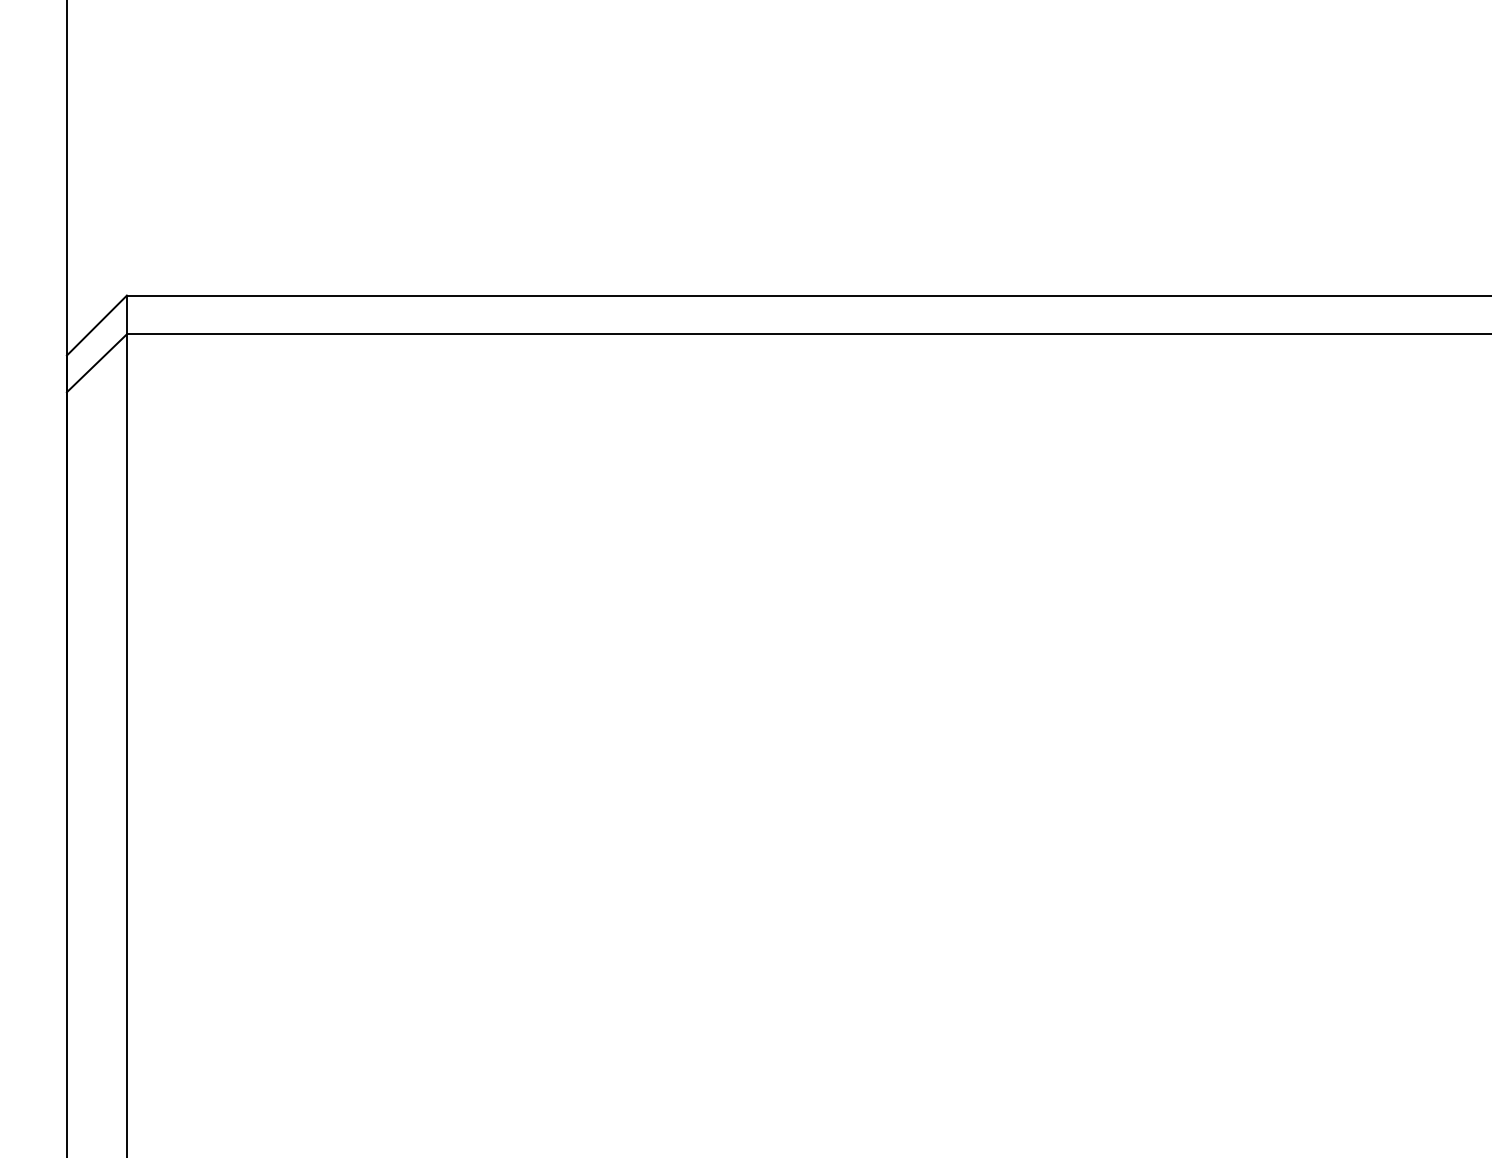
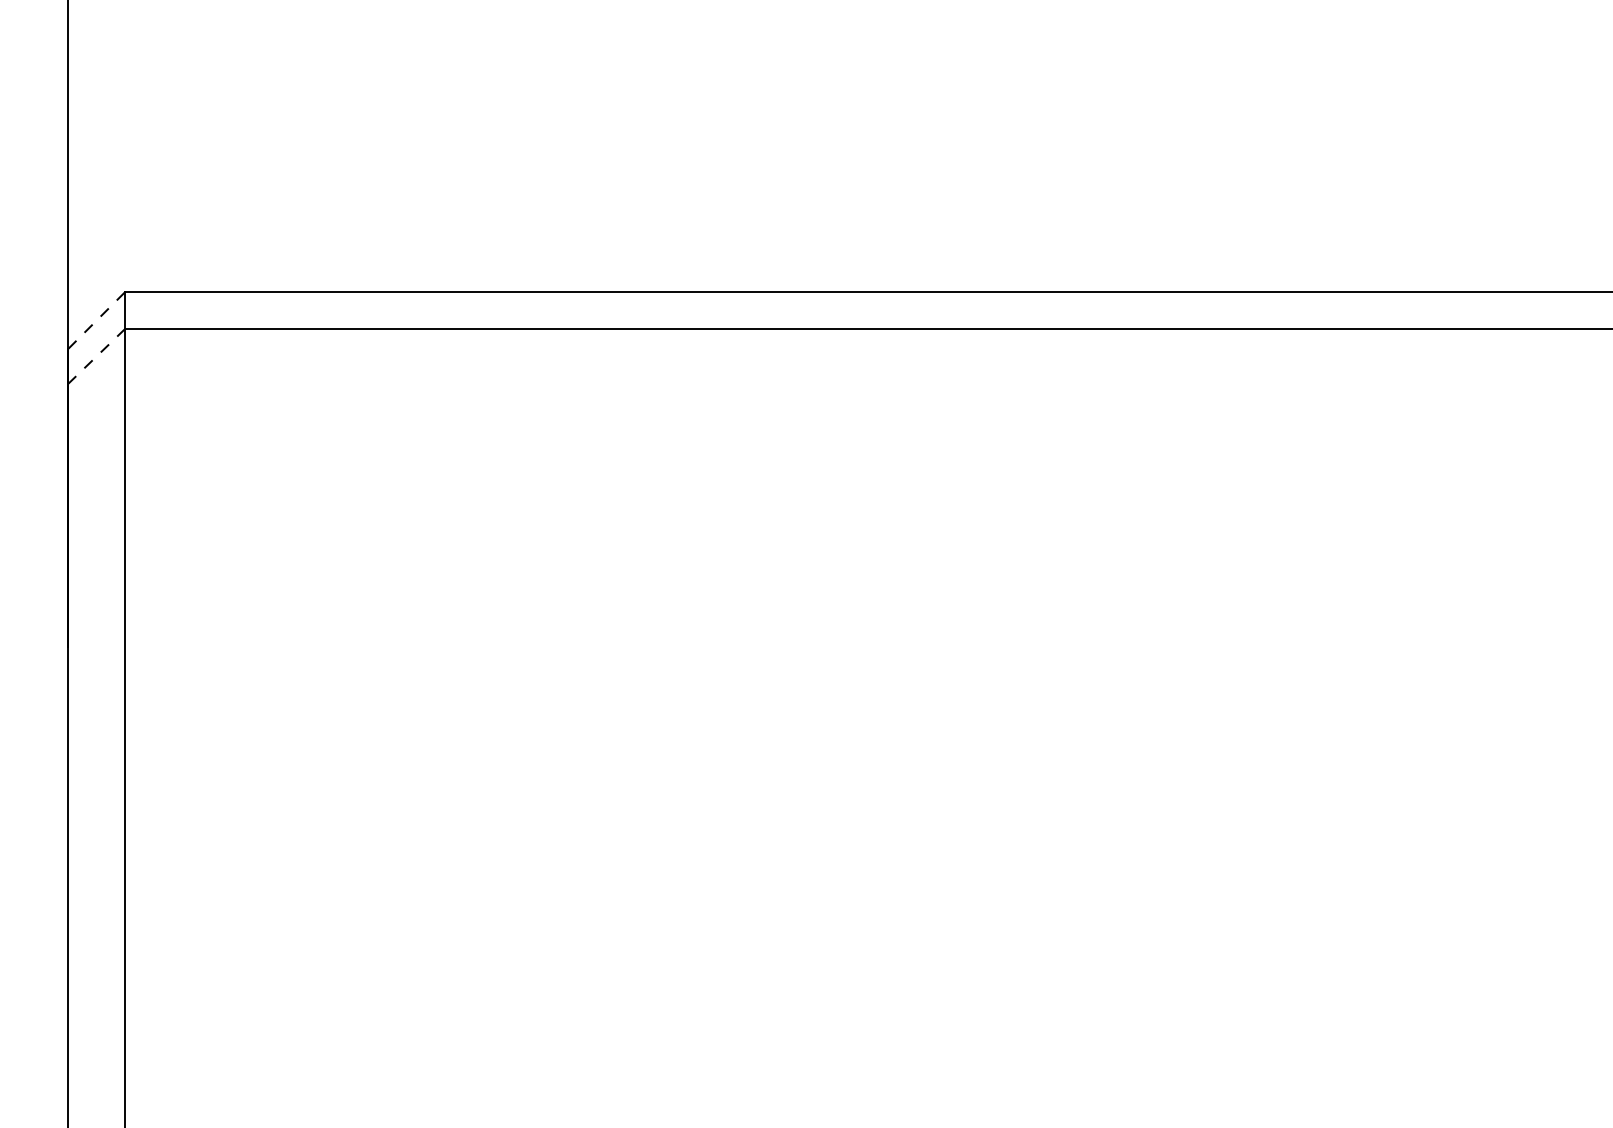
line: (97, 324) -> (97, 319), solid -> dashed
line: (96, 363) -> (96, 356), solid -> dashed

